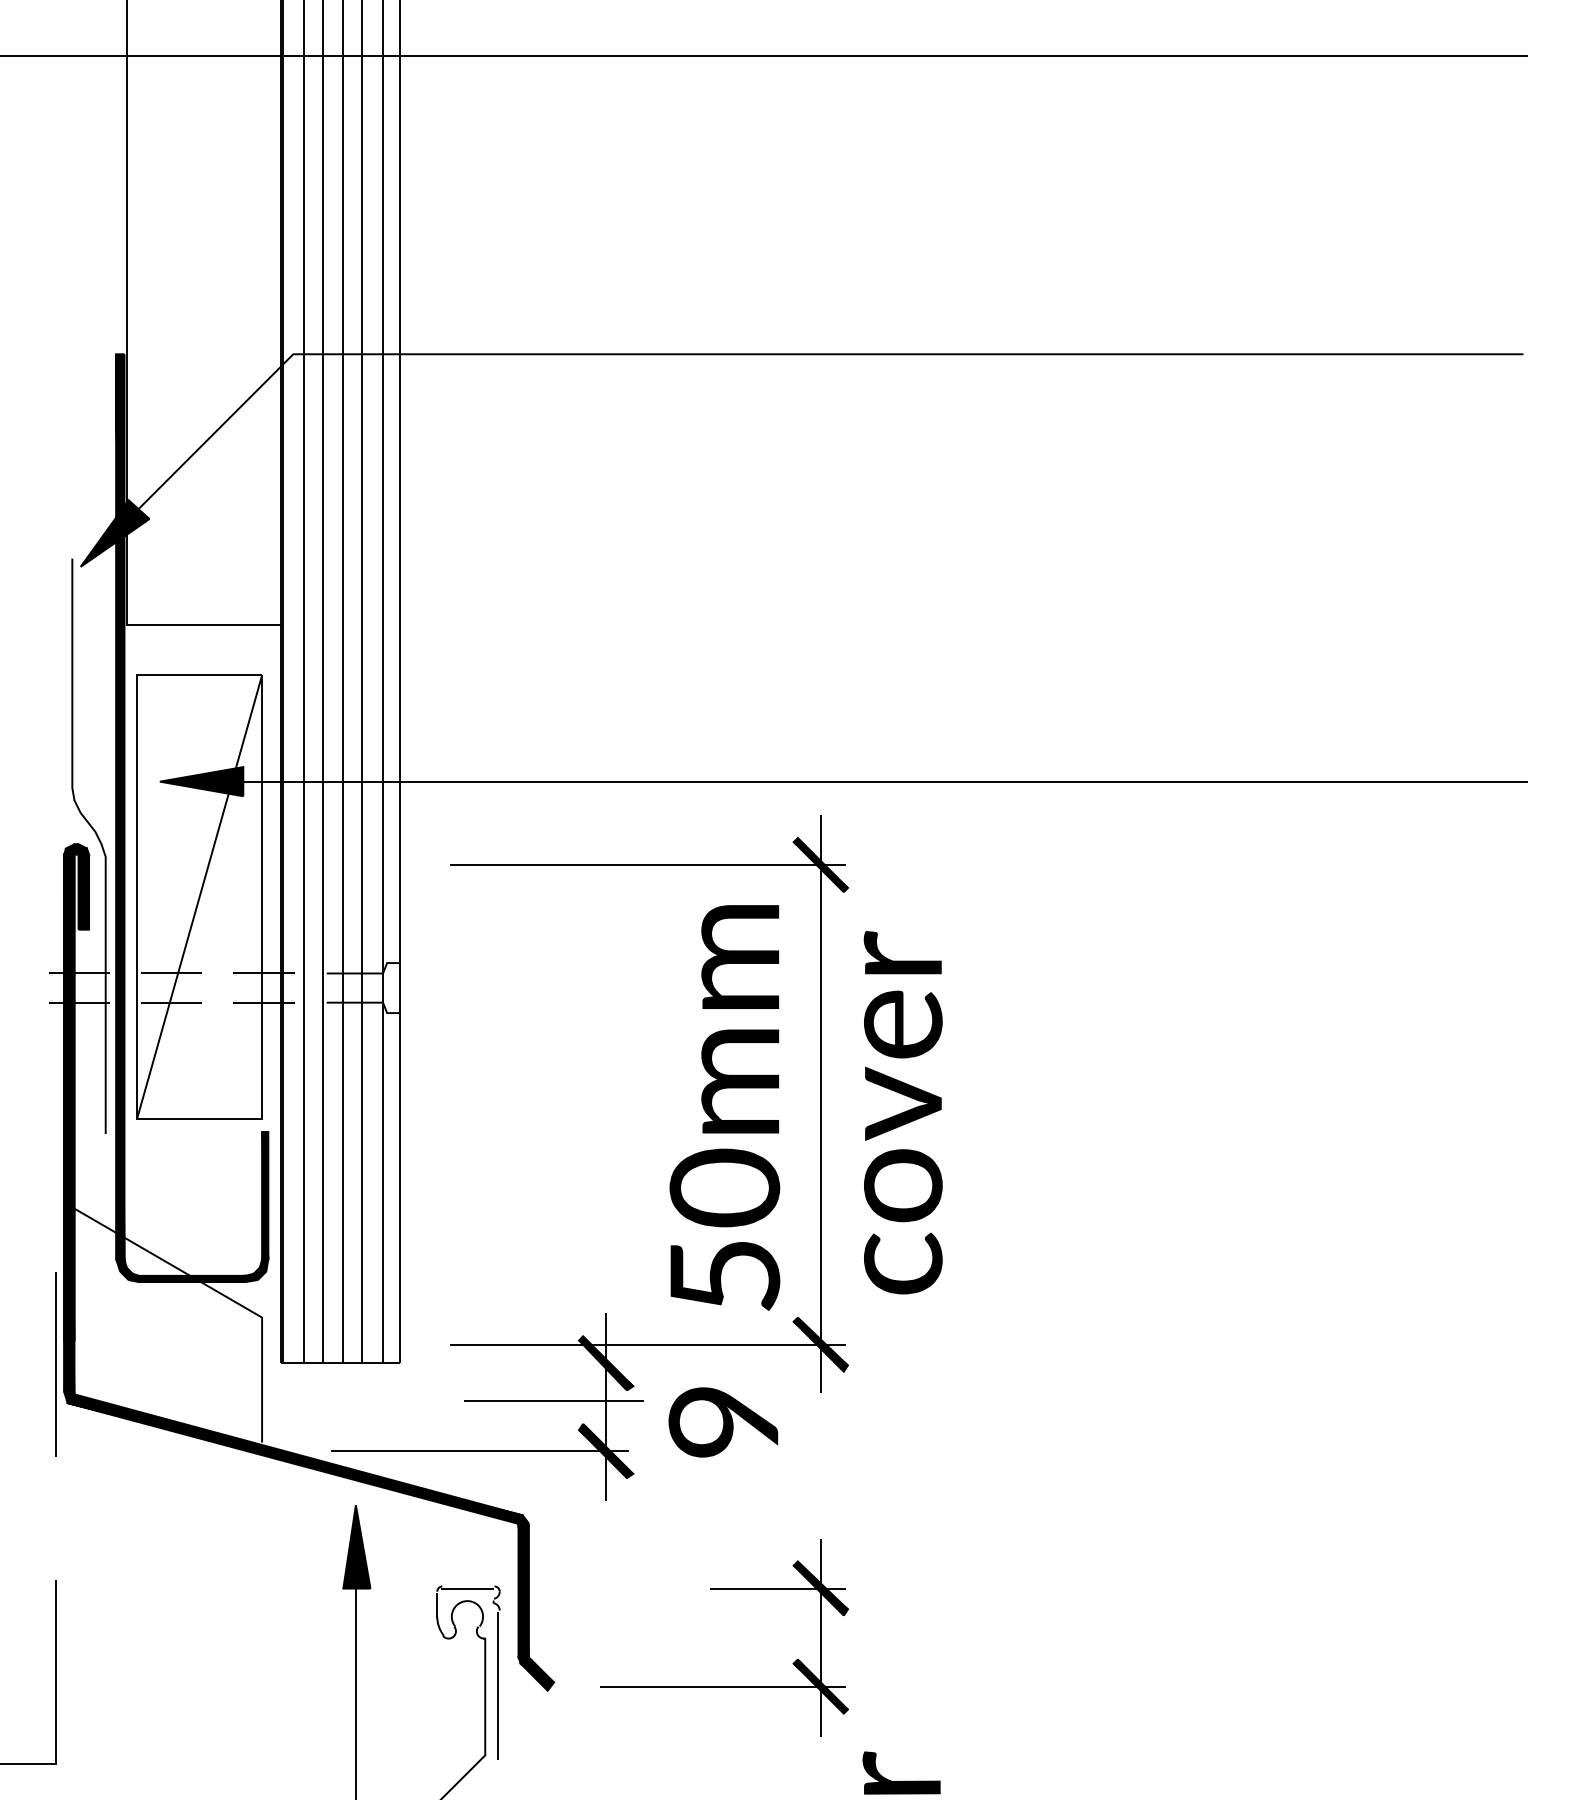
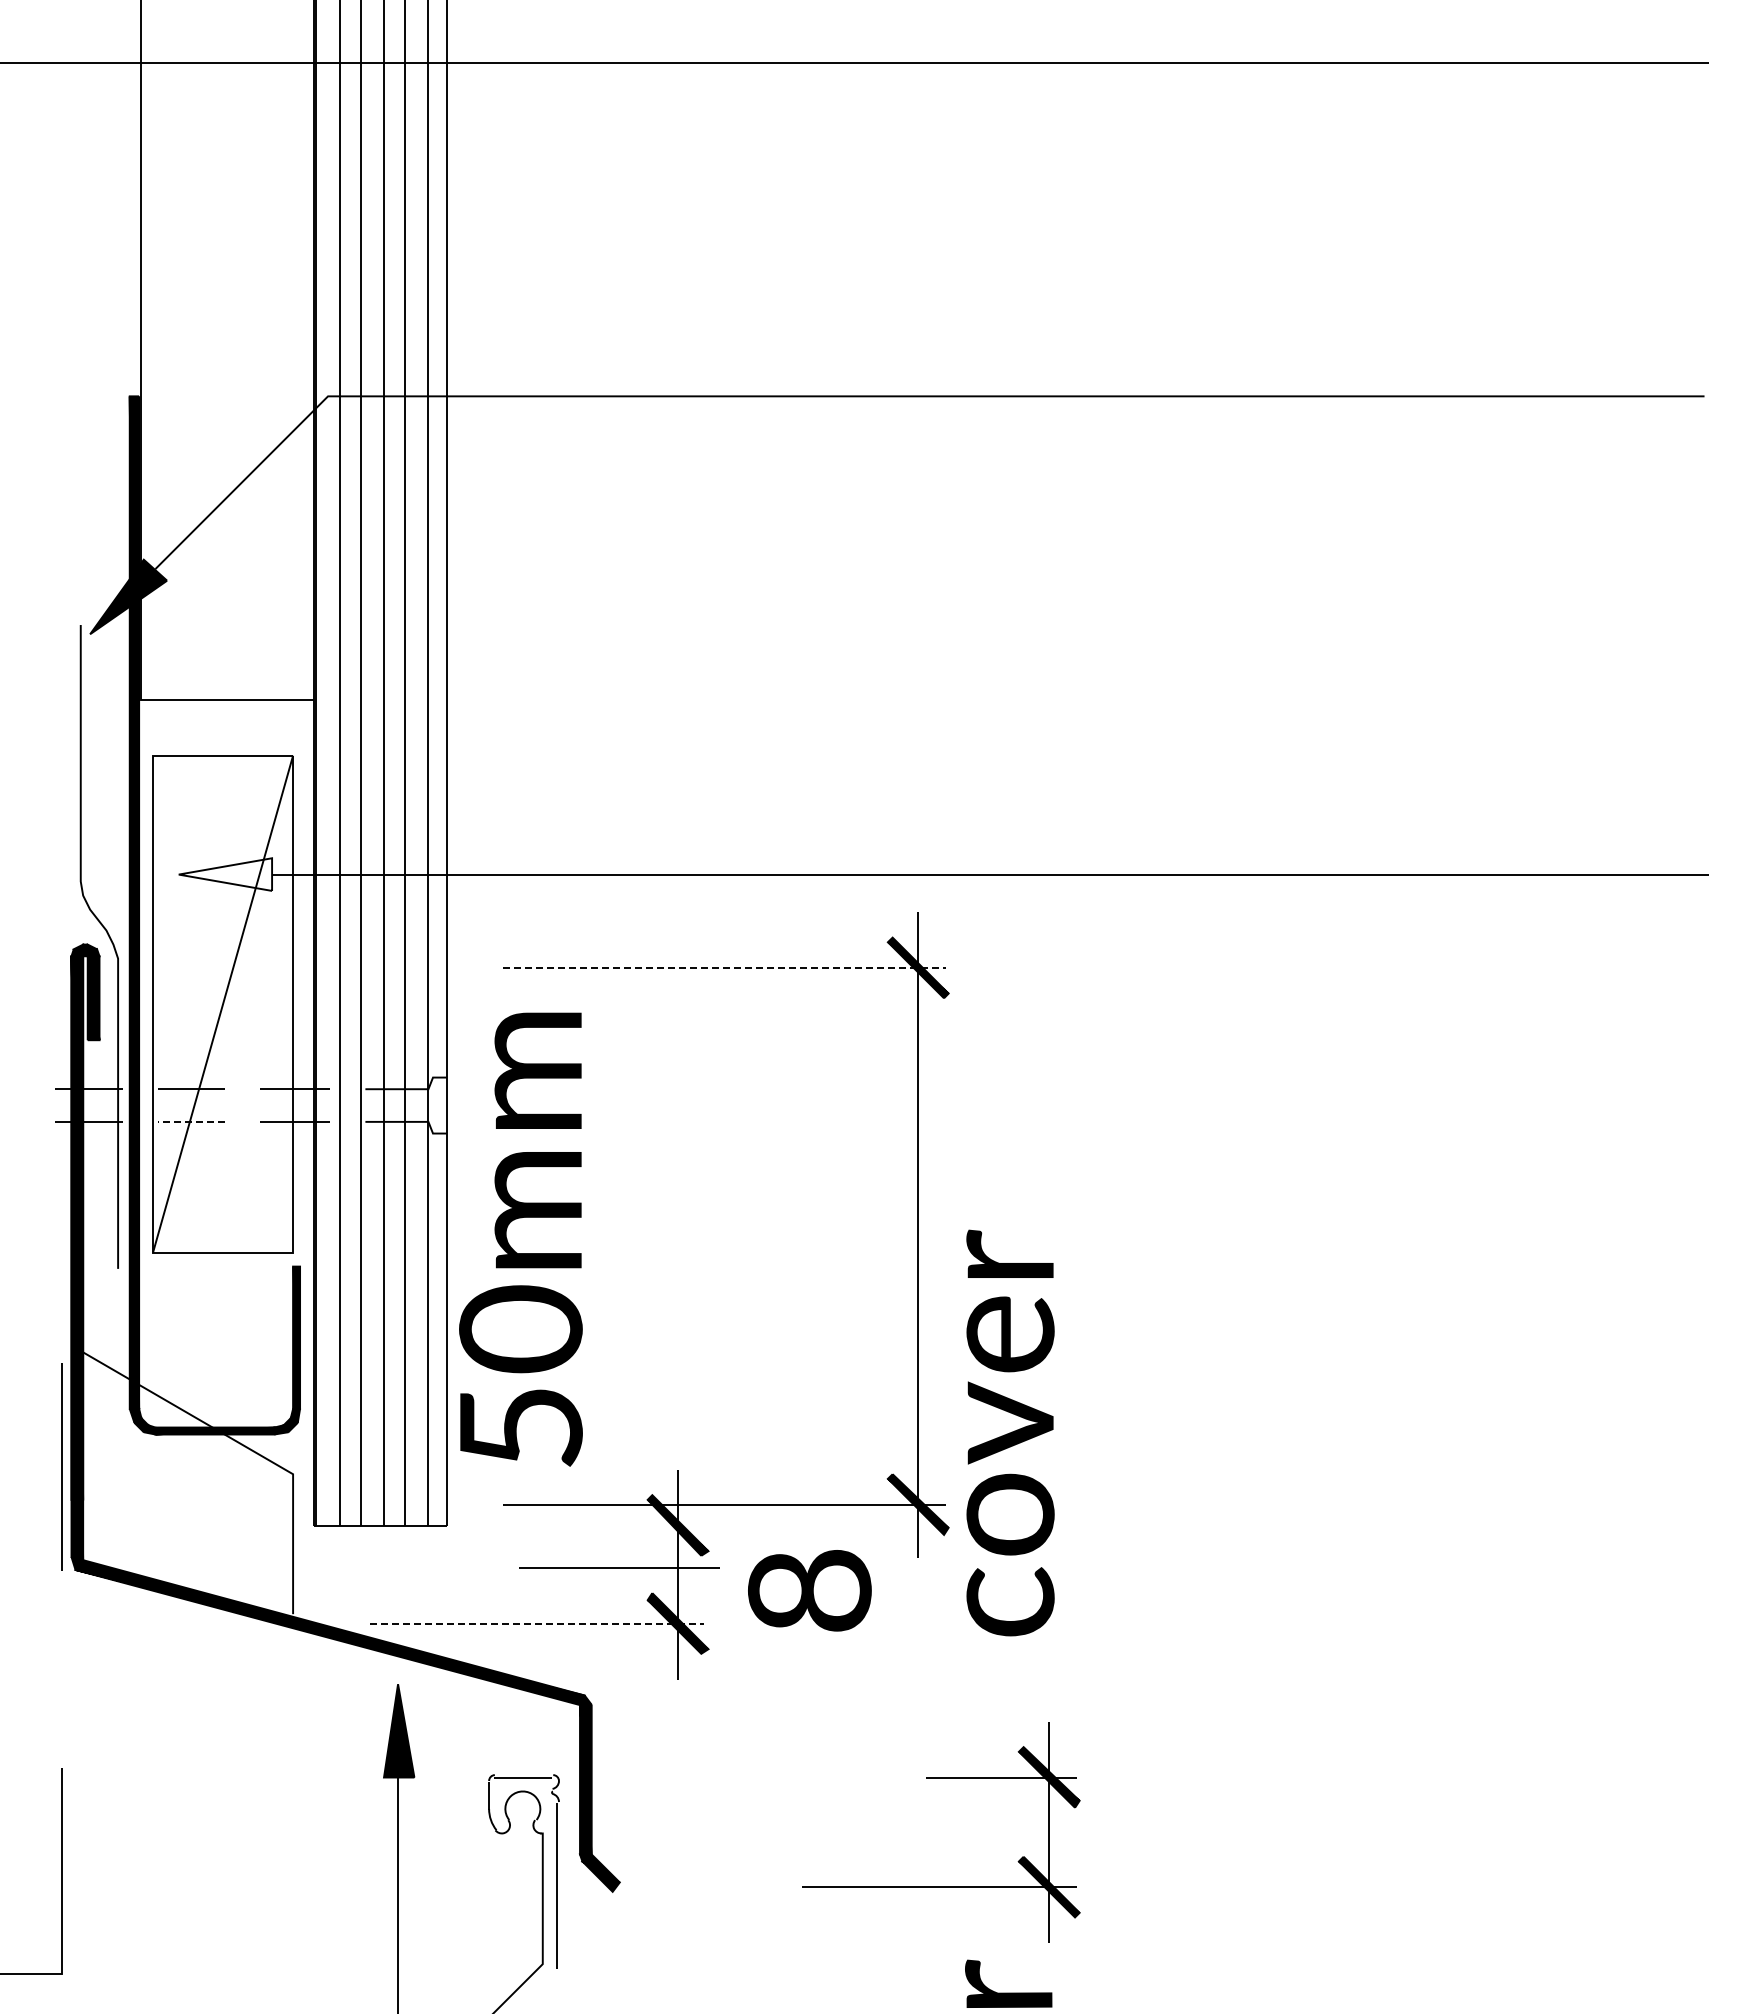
fill: (201, 781) -> (225, 874), removed
line: (647, 864) -> (724, 967), solid -> dashed
line: (171, 1002) -> (191, 1121), solid -> dashed
text: (724, 1107) -> (520, 1239), moved
text: (903, 1112) -> (1010, 1432), moved
line: (55, 1364) -> (61, 1466), moved
text: (724, 1421) -> (810, 1590), 9 -> 8
line: (479, 1450) -> (536, 1623), solid -> dashed
part: (724, 1589) -> (941, 1778), moved

